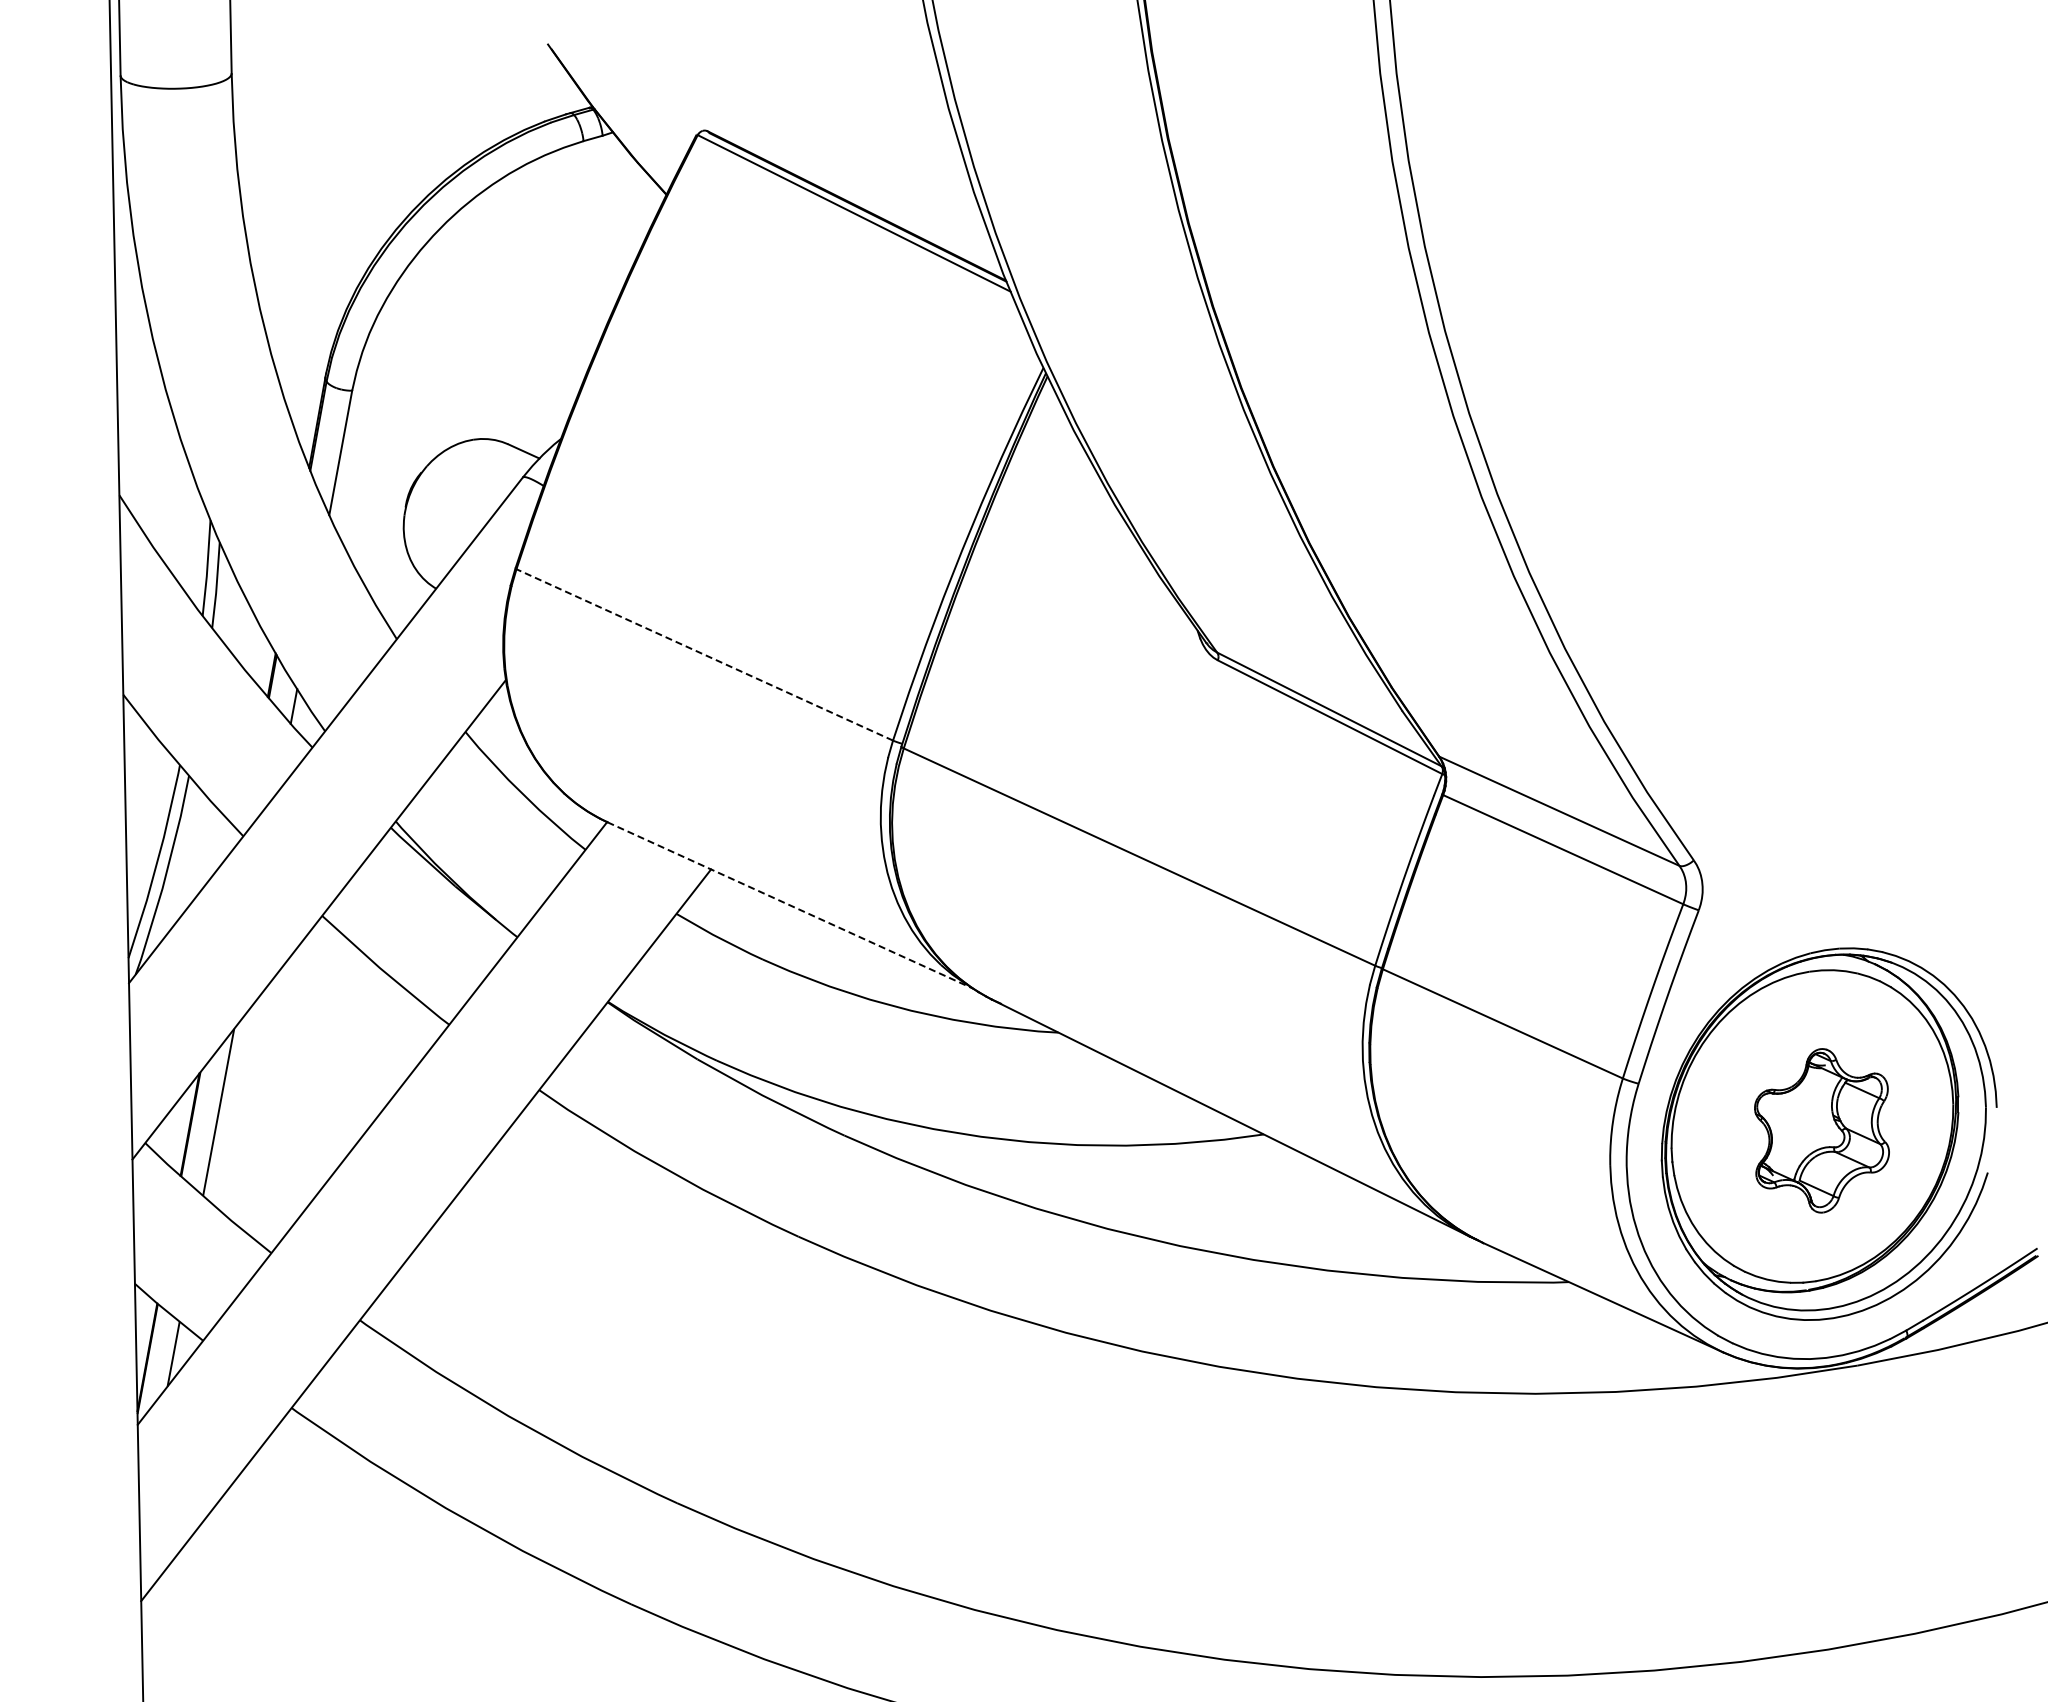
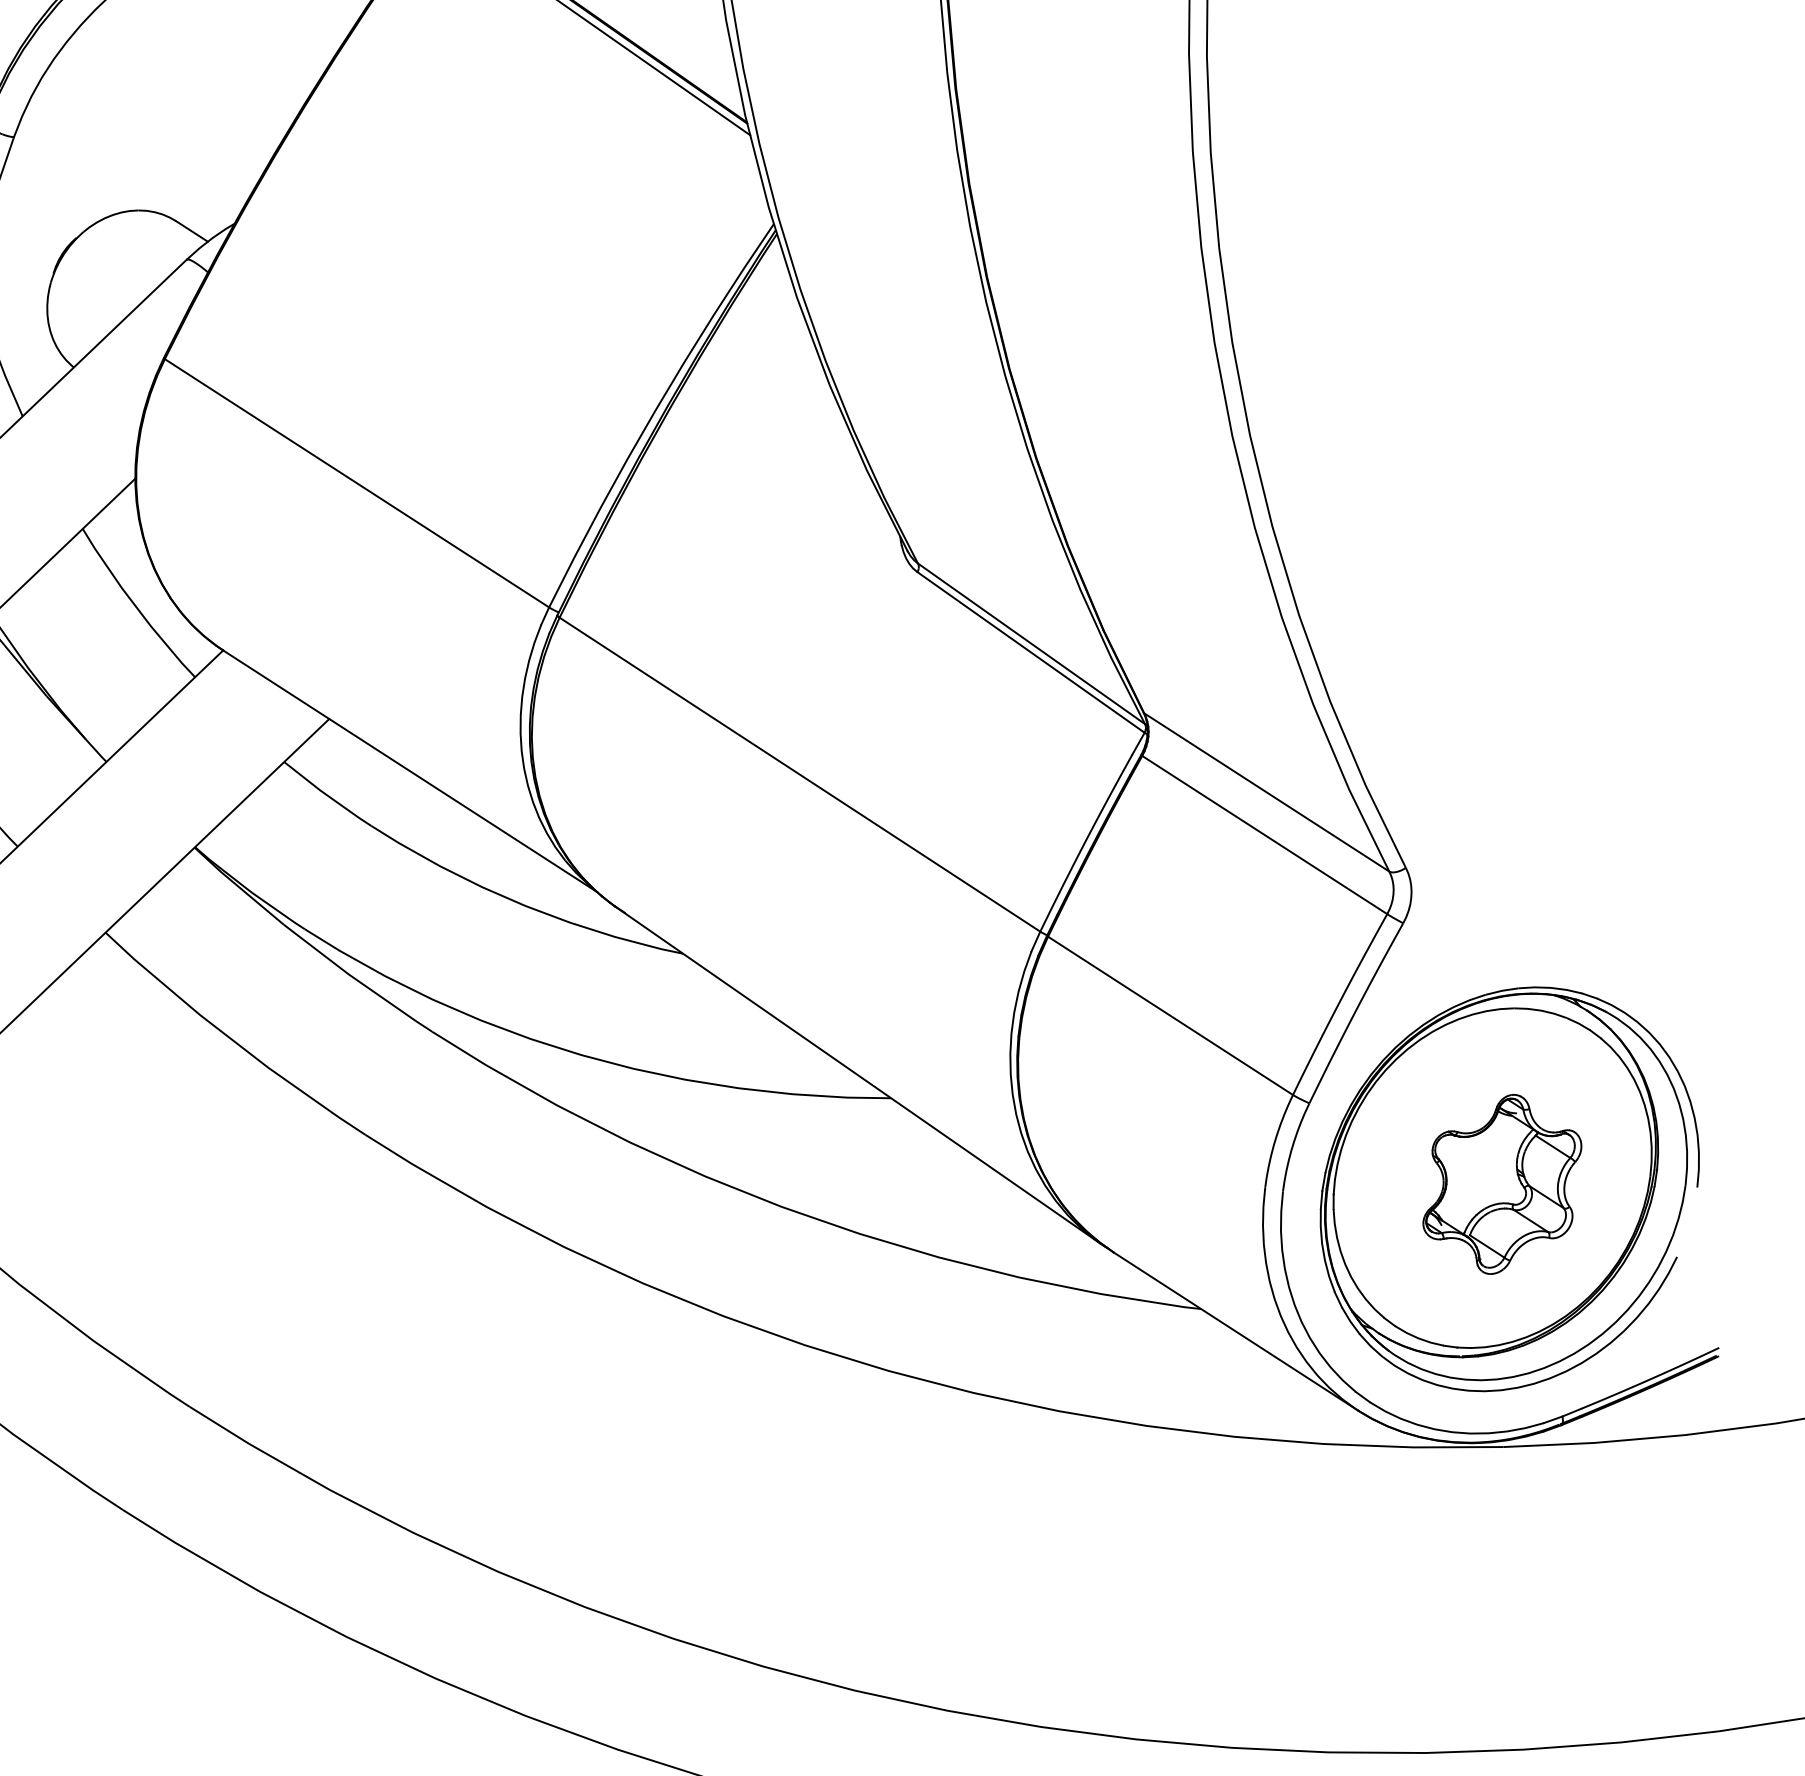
line: (704, 654) -> (356, 482), dashed -> solid
line: (791, 905) -> (411, 771), dashed -> solid

